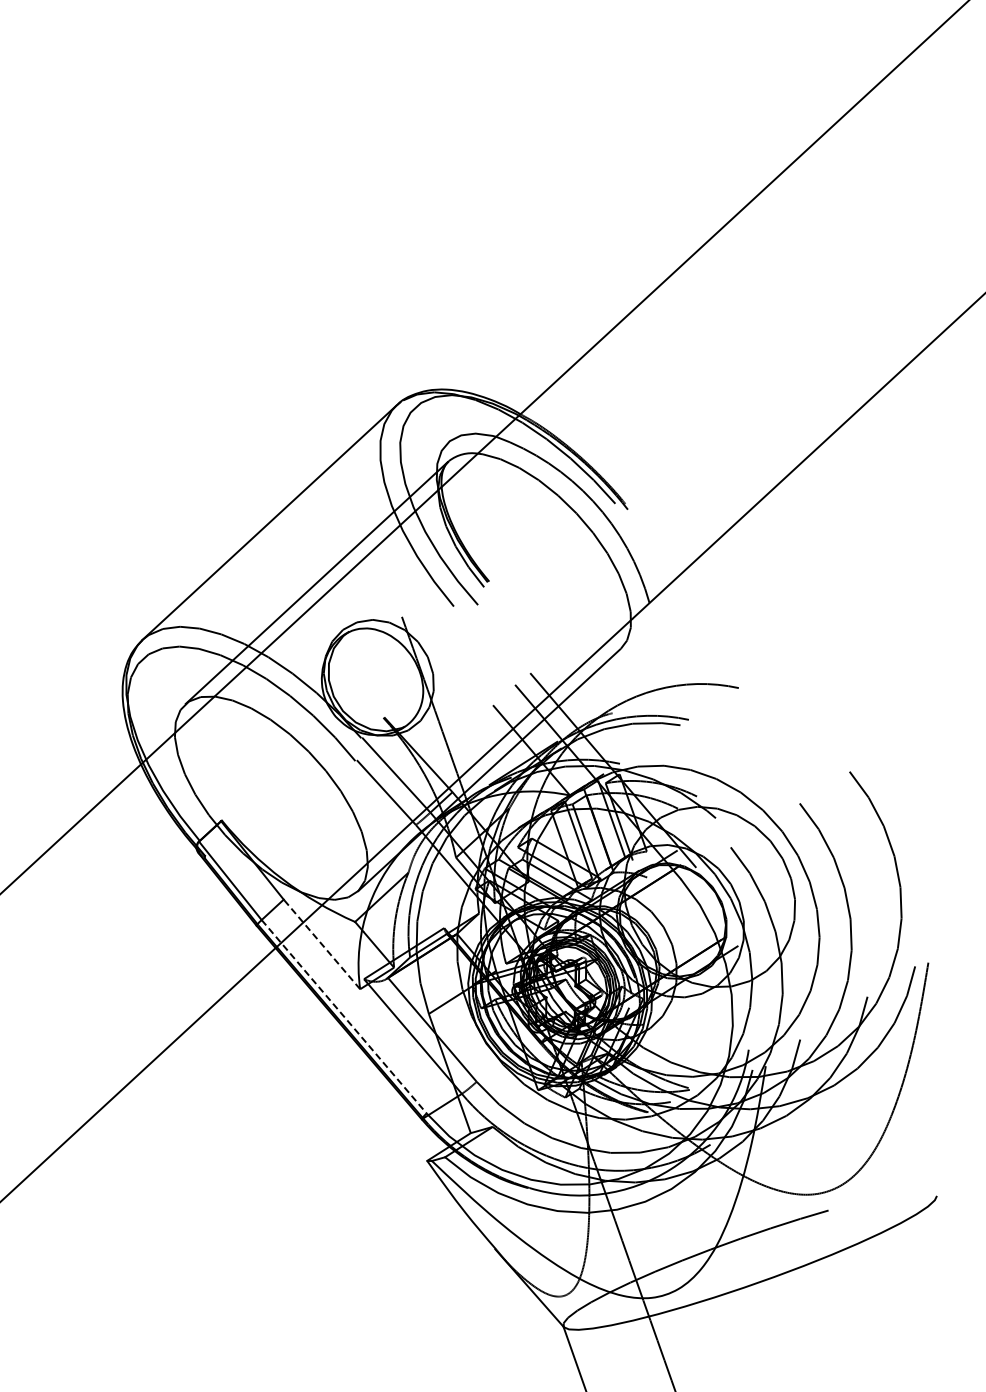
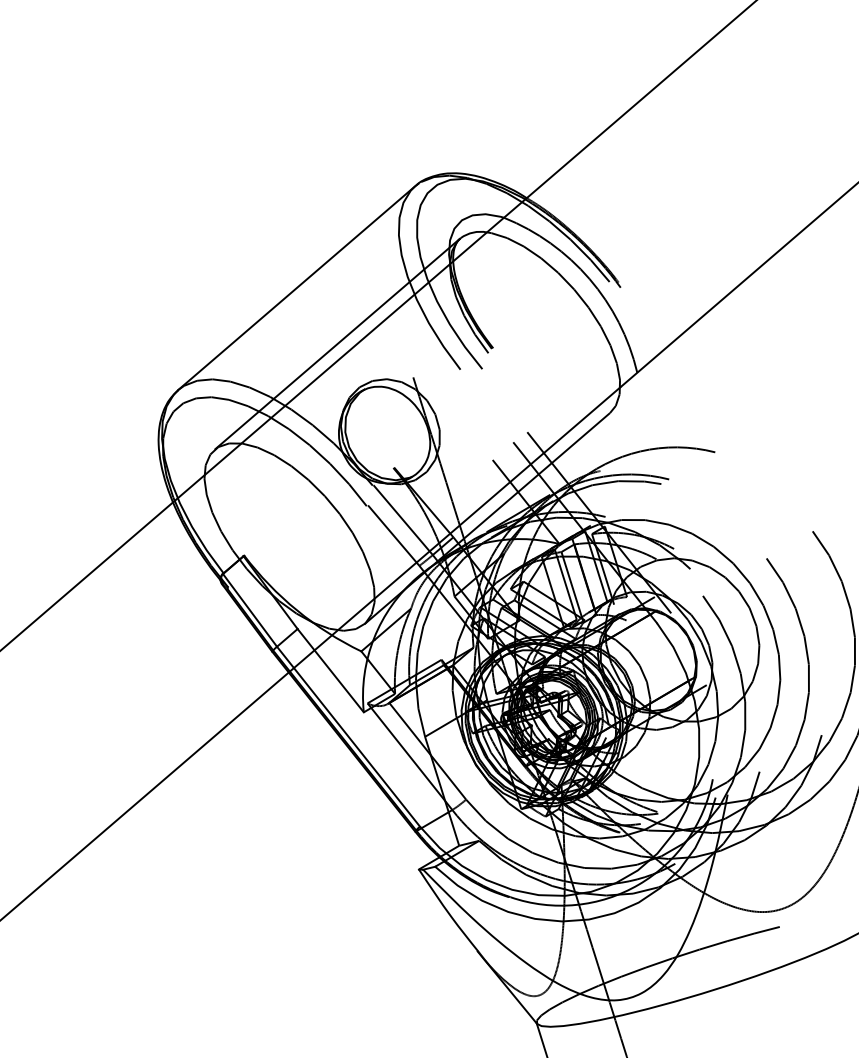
line: (321, 944) -> (330, 670), dashed -> solid
line: (344, 1017) -> (348, 737), dashed -> solid

